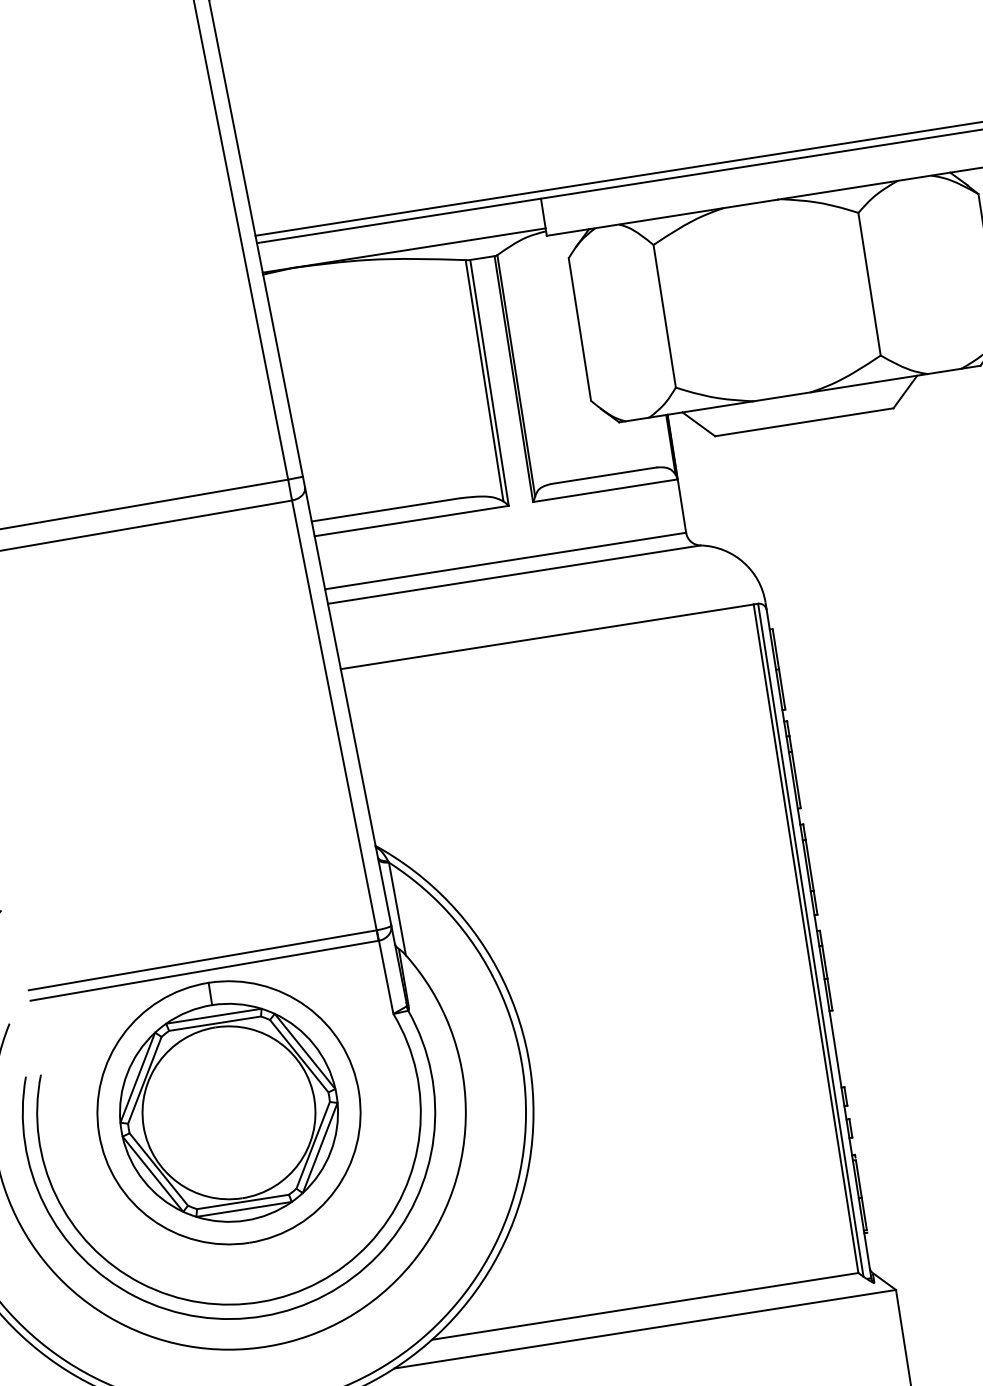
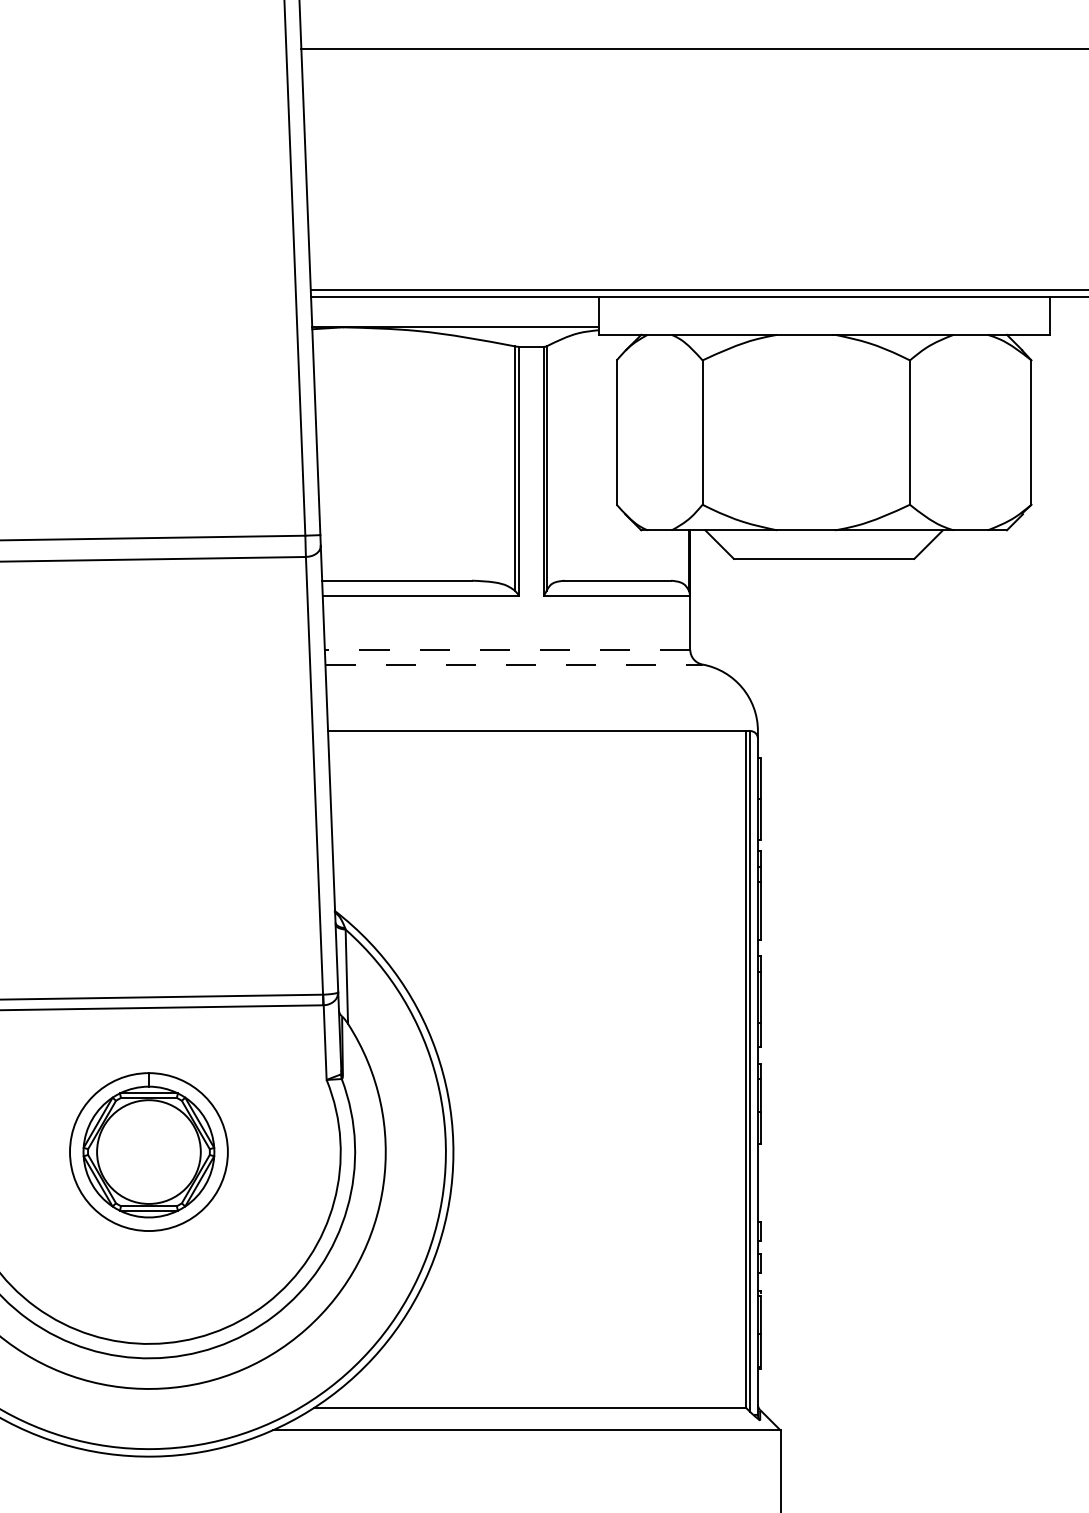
line: (505, 560) -> (507, 649), solid -> dashed
line: (514, 574) -> (514, 664), solid -> dashed
part: (228, 1112) -> (148, 1151), size x0.6

